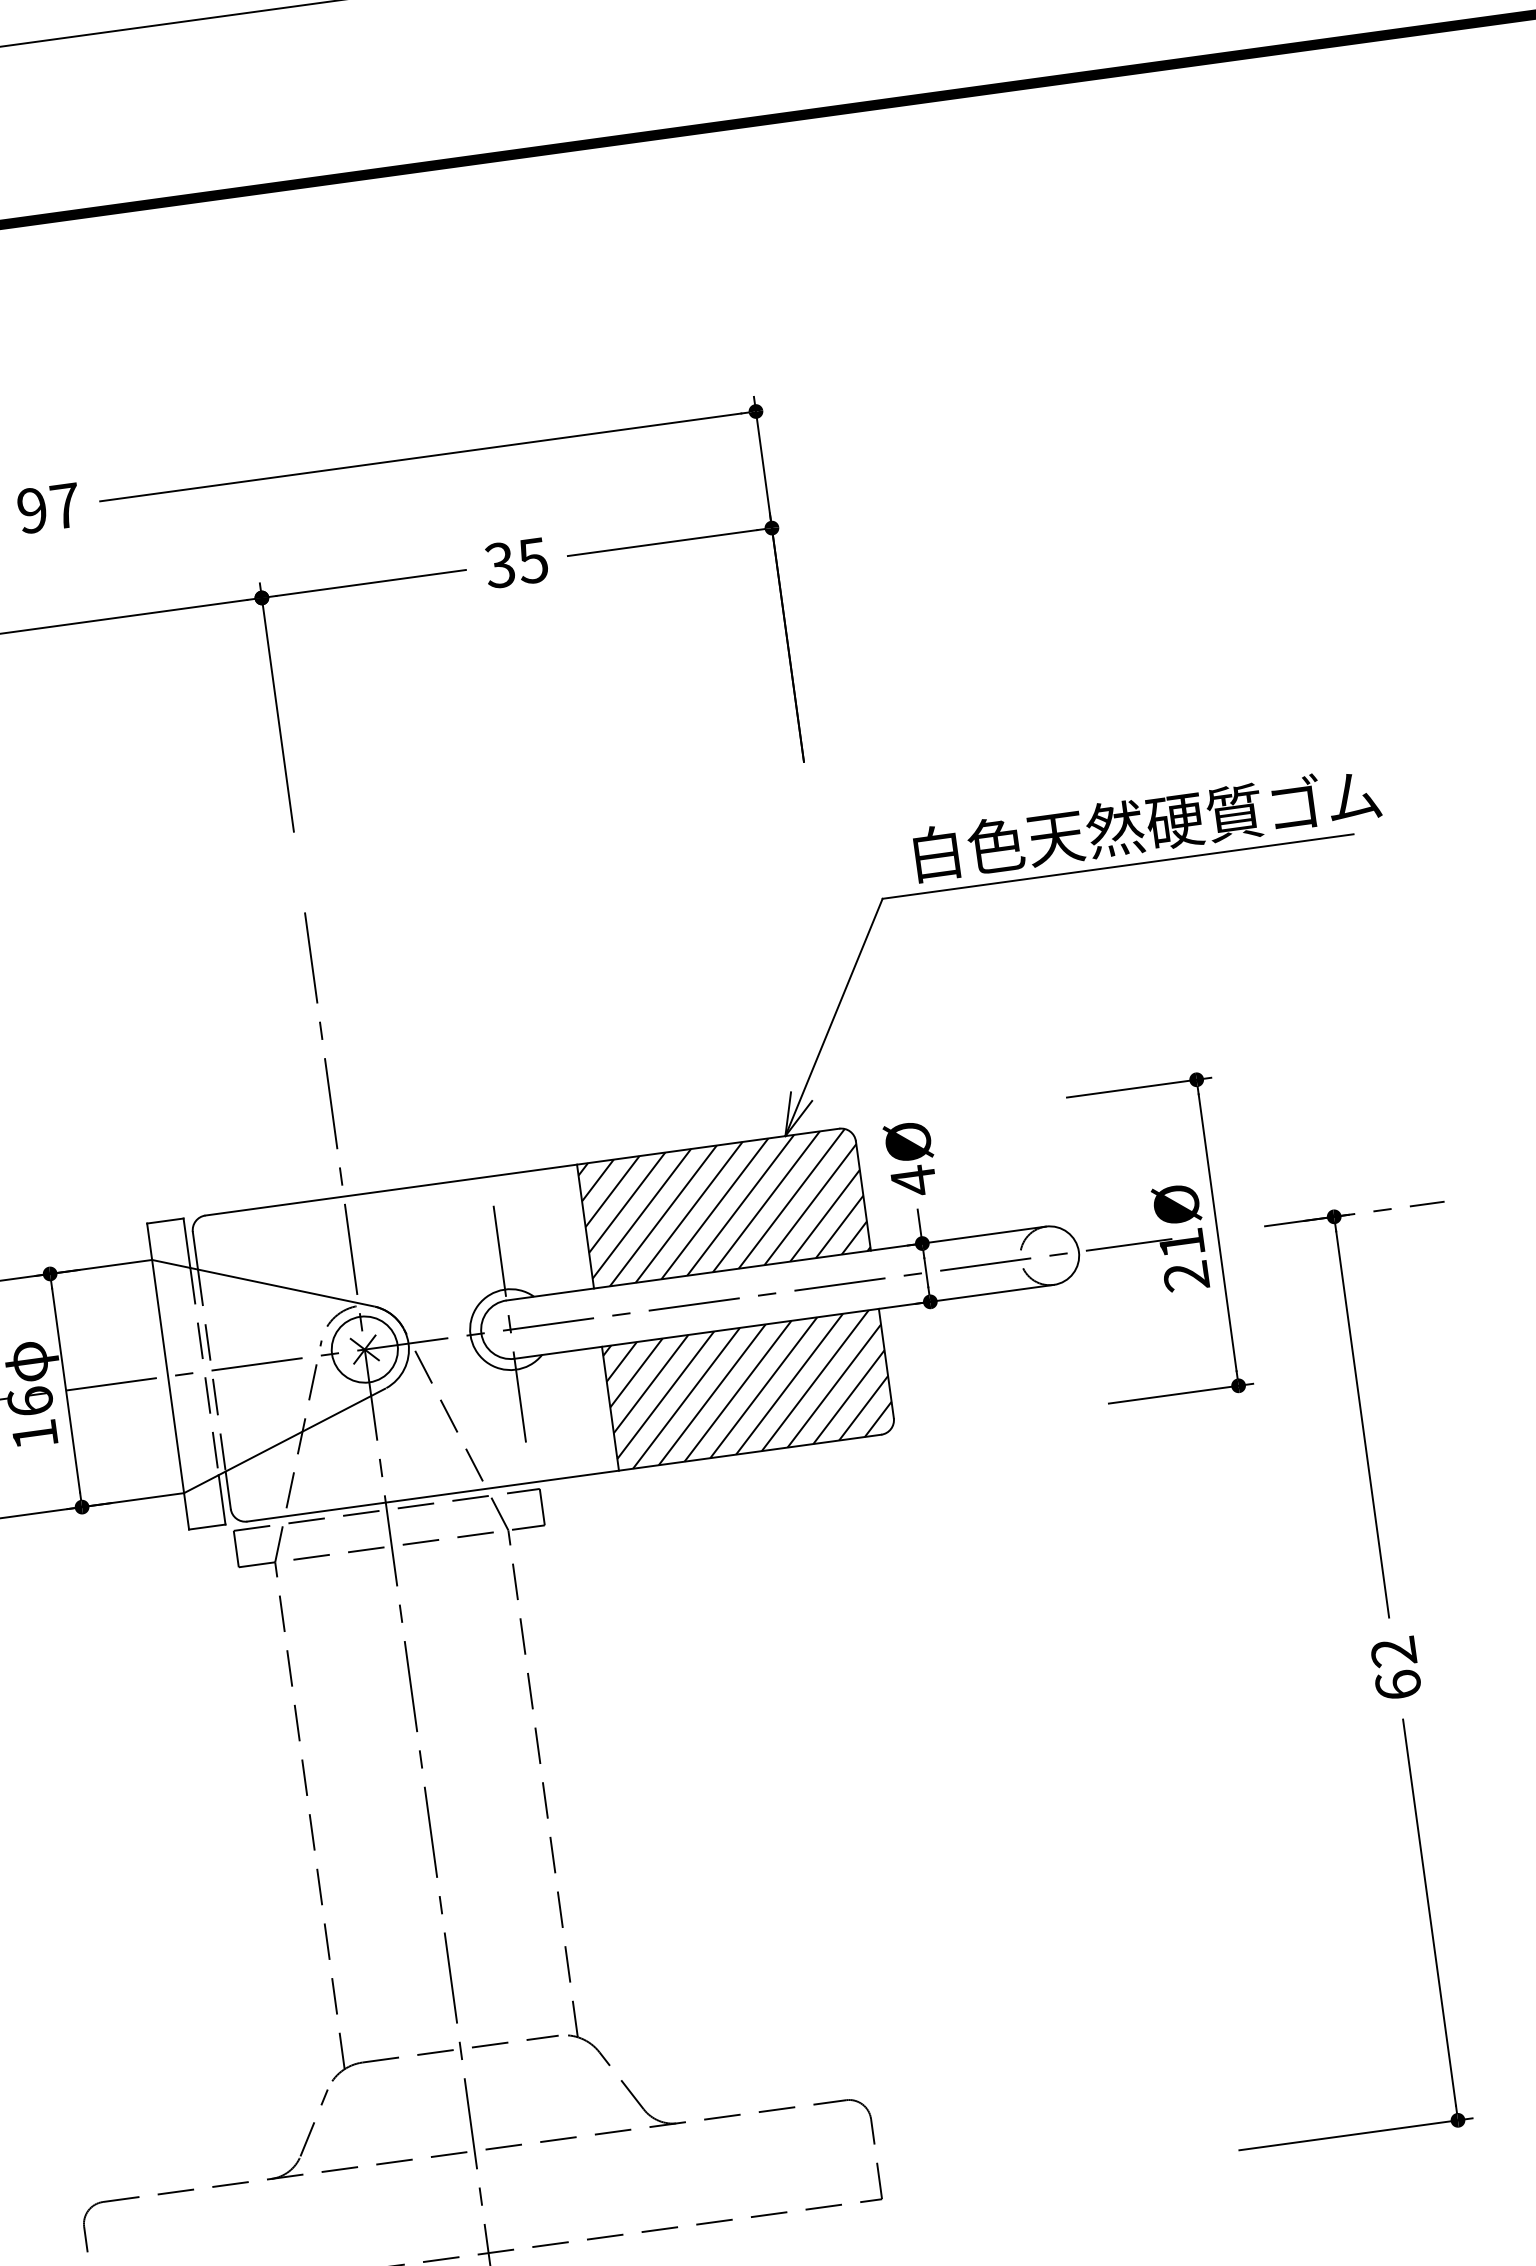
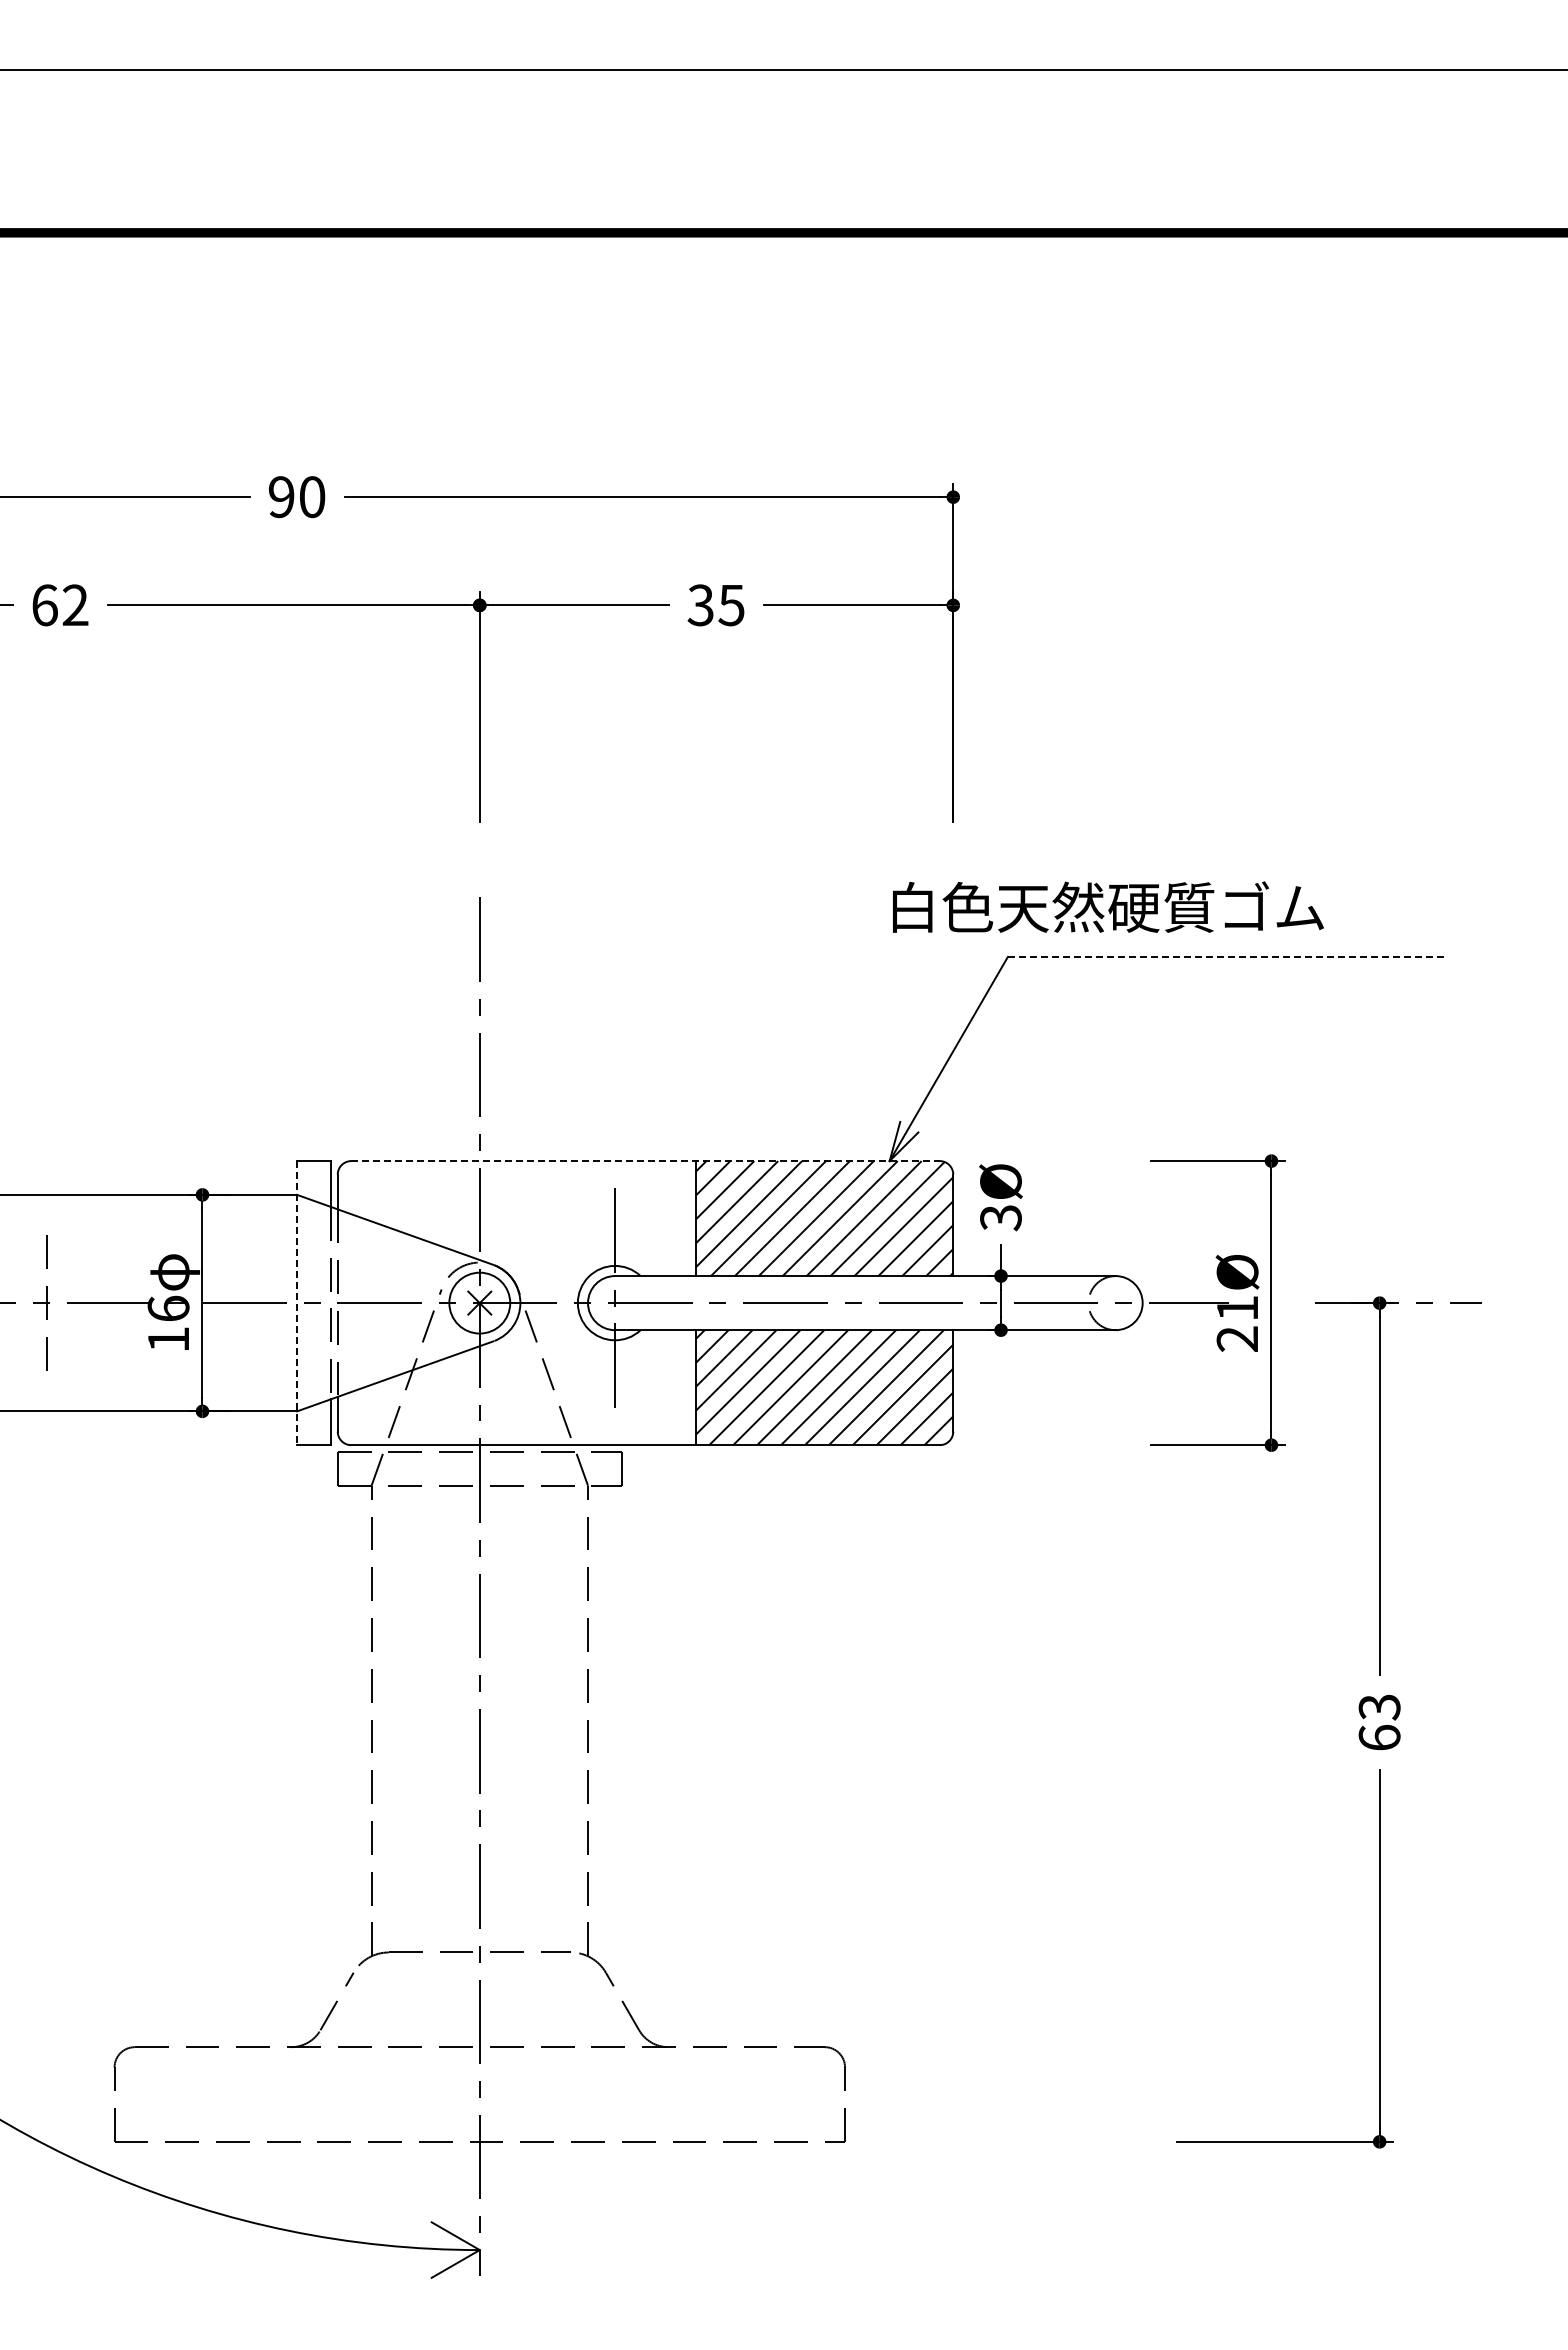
text: (65, 506) -> (312, 497), 97 -> 90
text: (1147, 823) -> (1108, 906), moved
line: (1118, 866) -> (1226, 956), solid -> dashed
line: (523, 1172) -> (646, 1161), solid -> dashed
text: (913, 1180) -> (1000, 1217), 4Ø -> 3Ø
line: (168, 1376) -> (297, 1303), solid -> dashed
text: (1393, 1652) -> (1379, 1707), 62 -> 63

